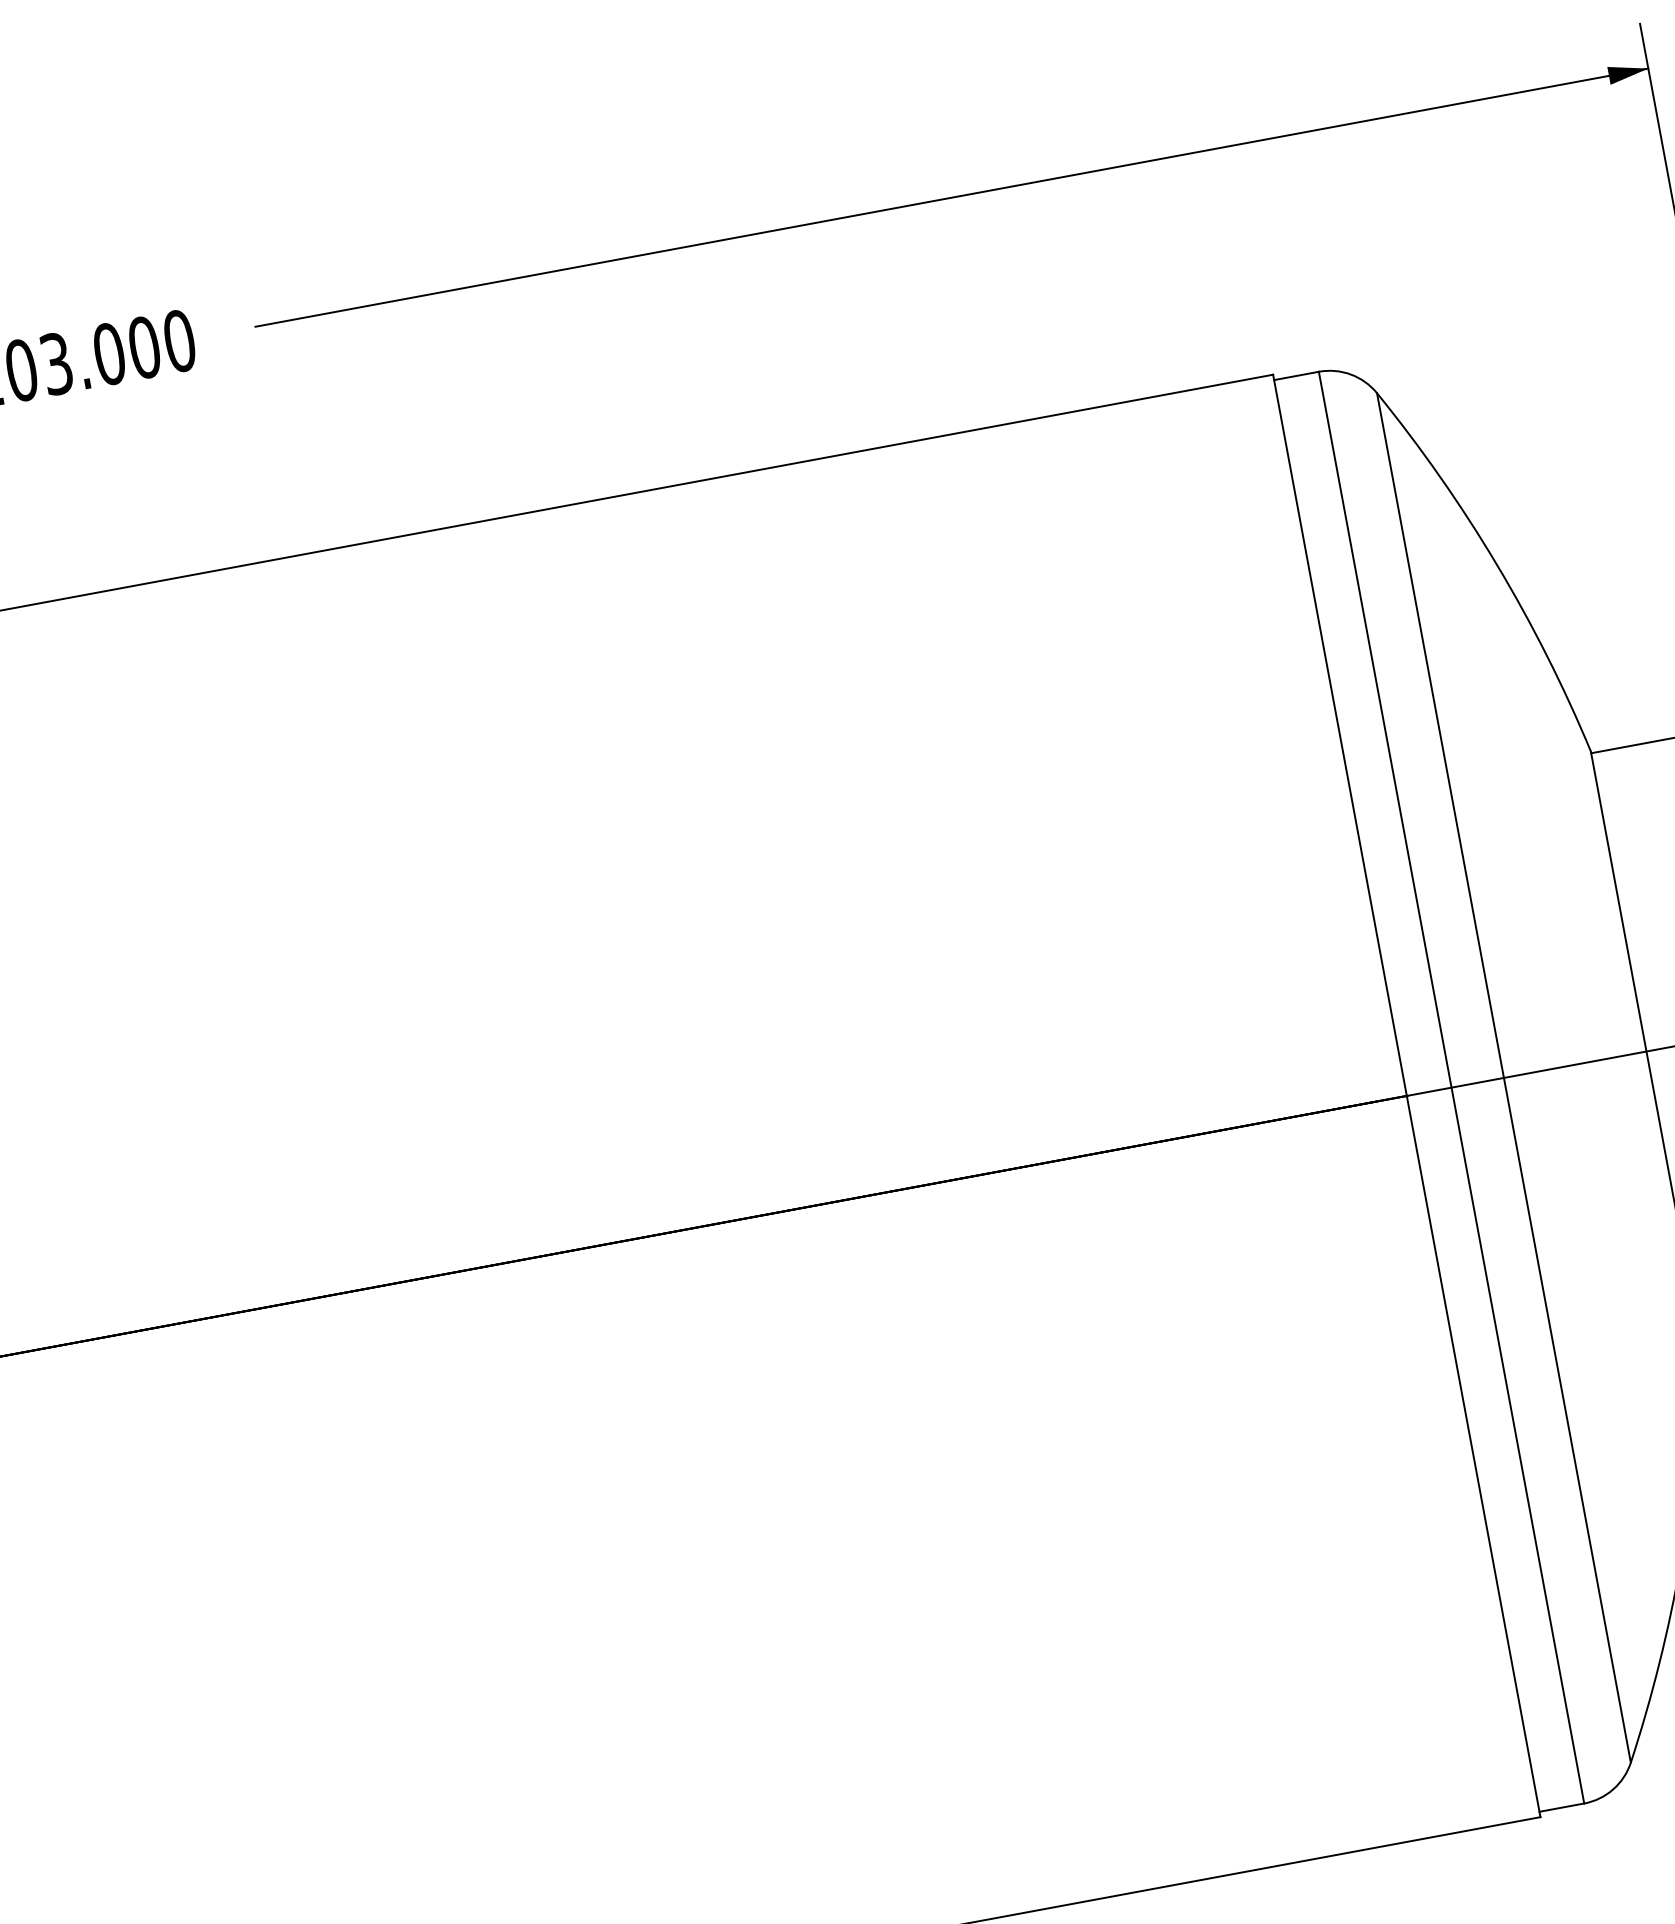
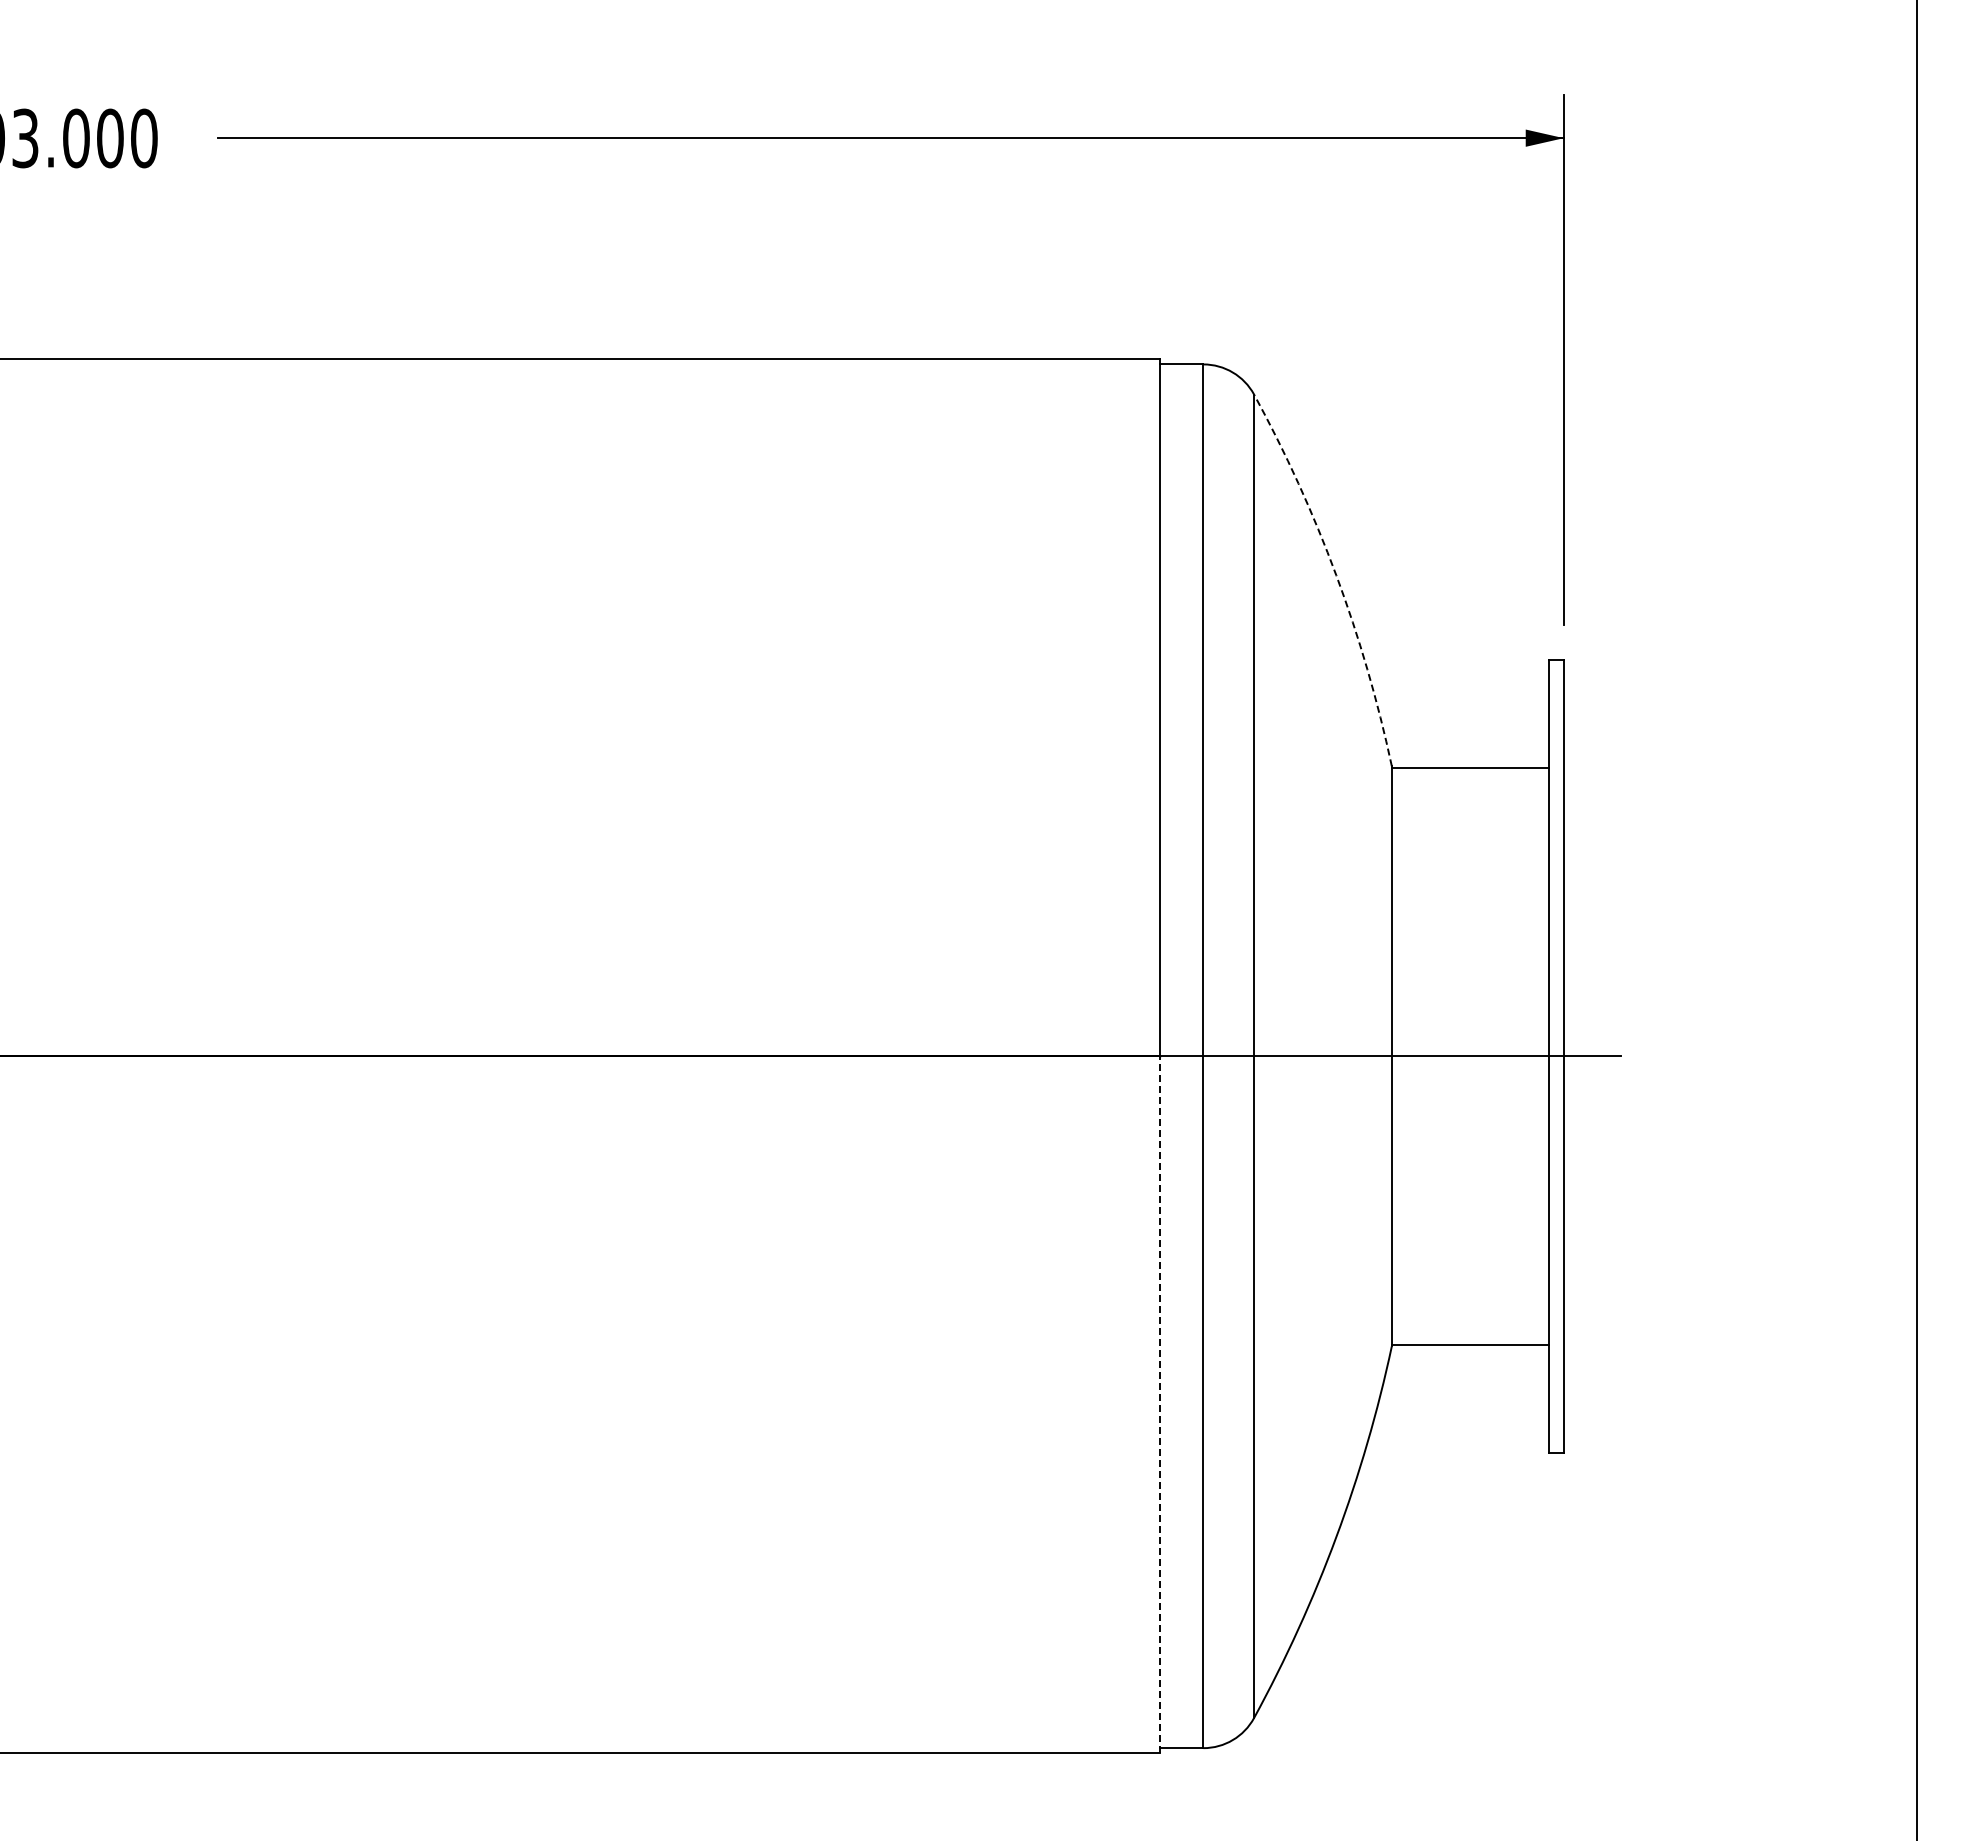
arc: (1497, 564) -> (1336, 575), solid -> dashed
line: (1473, 1456) -> (1160, 1404), solid -> dashed

